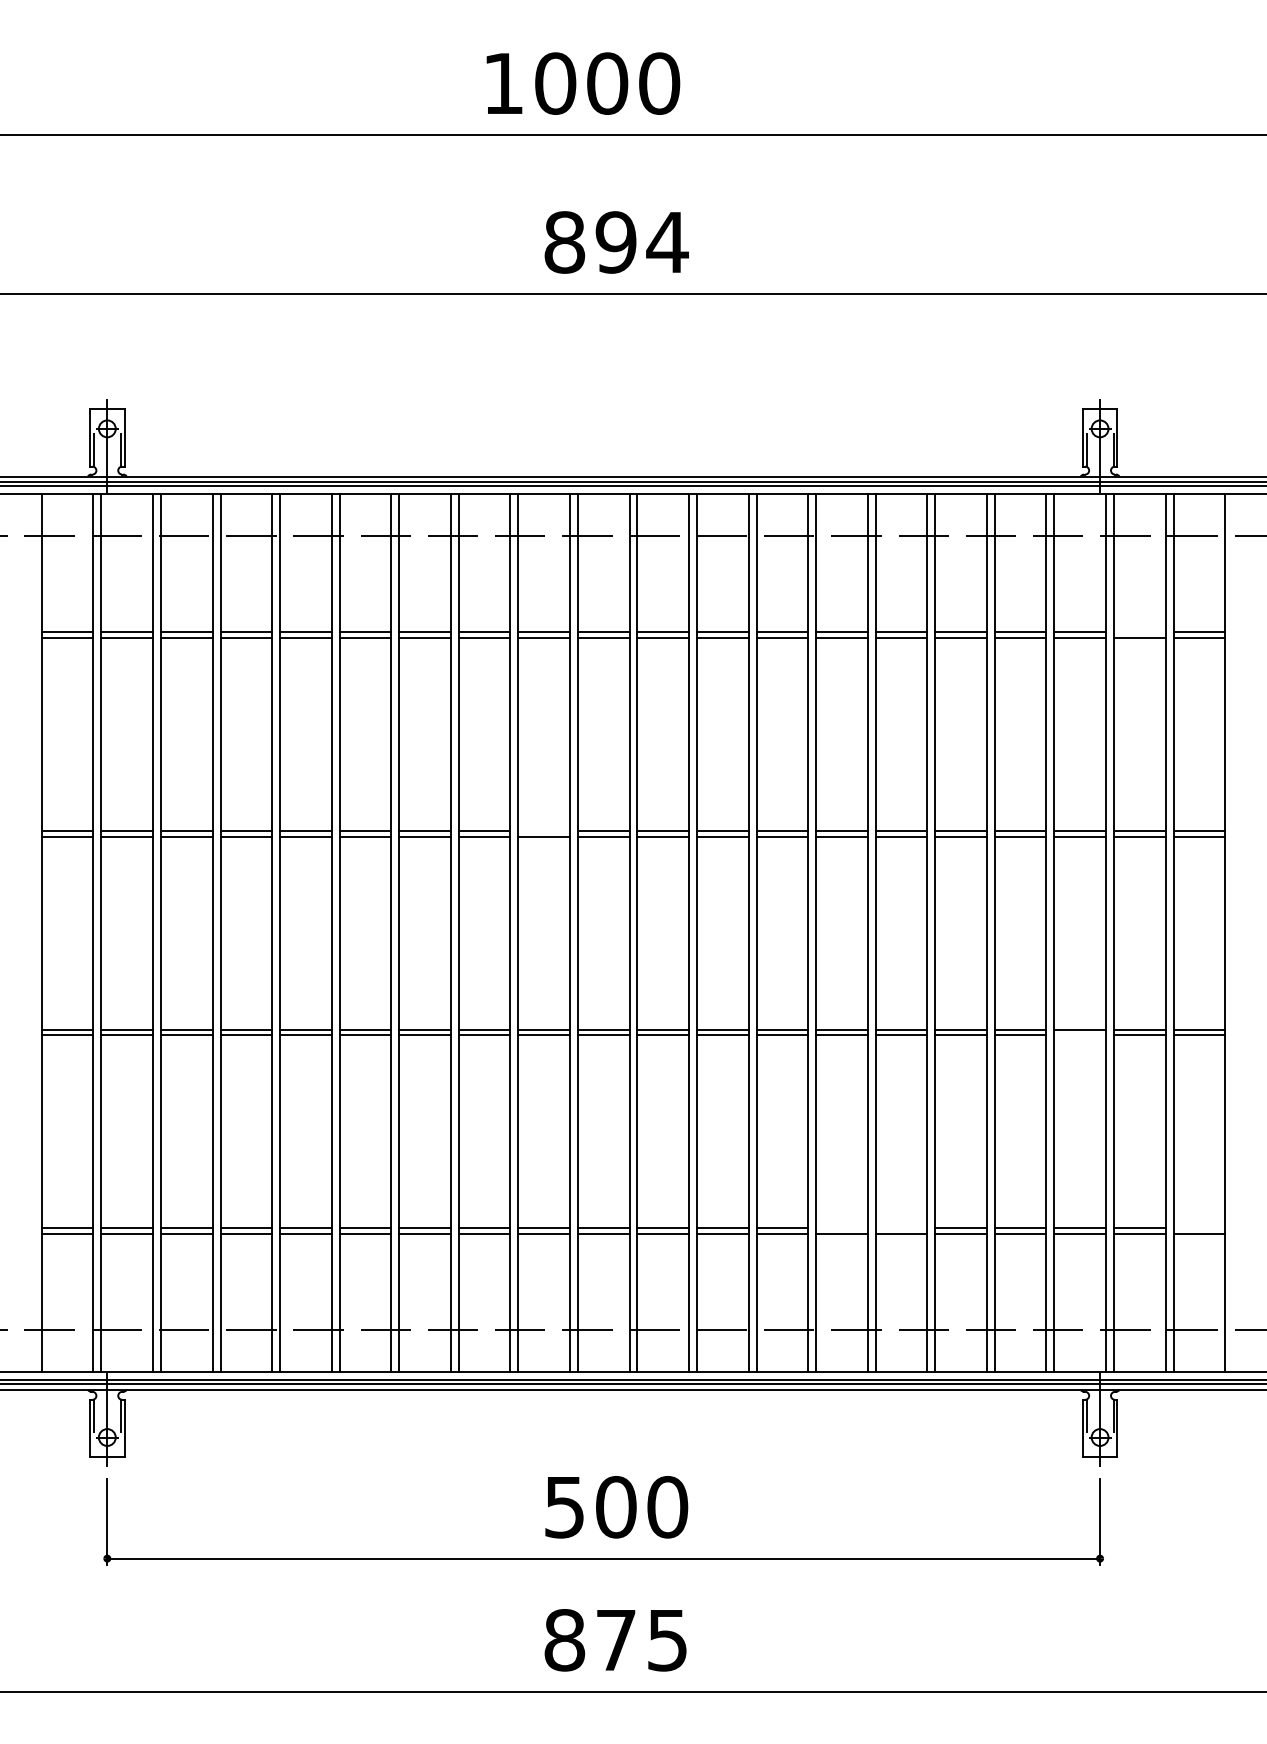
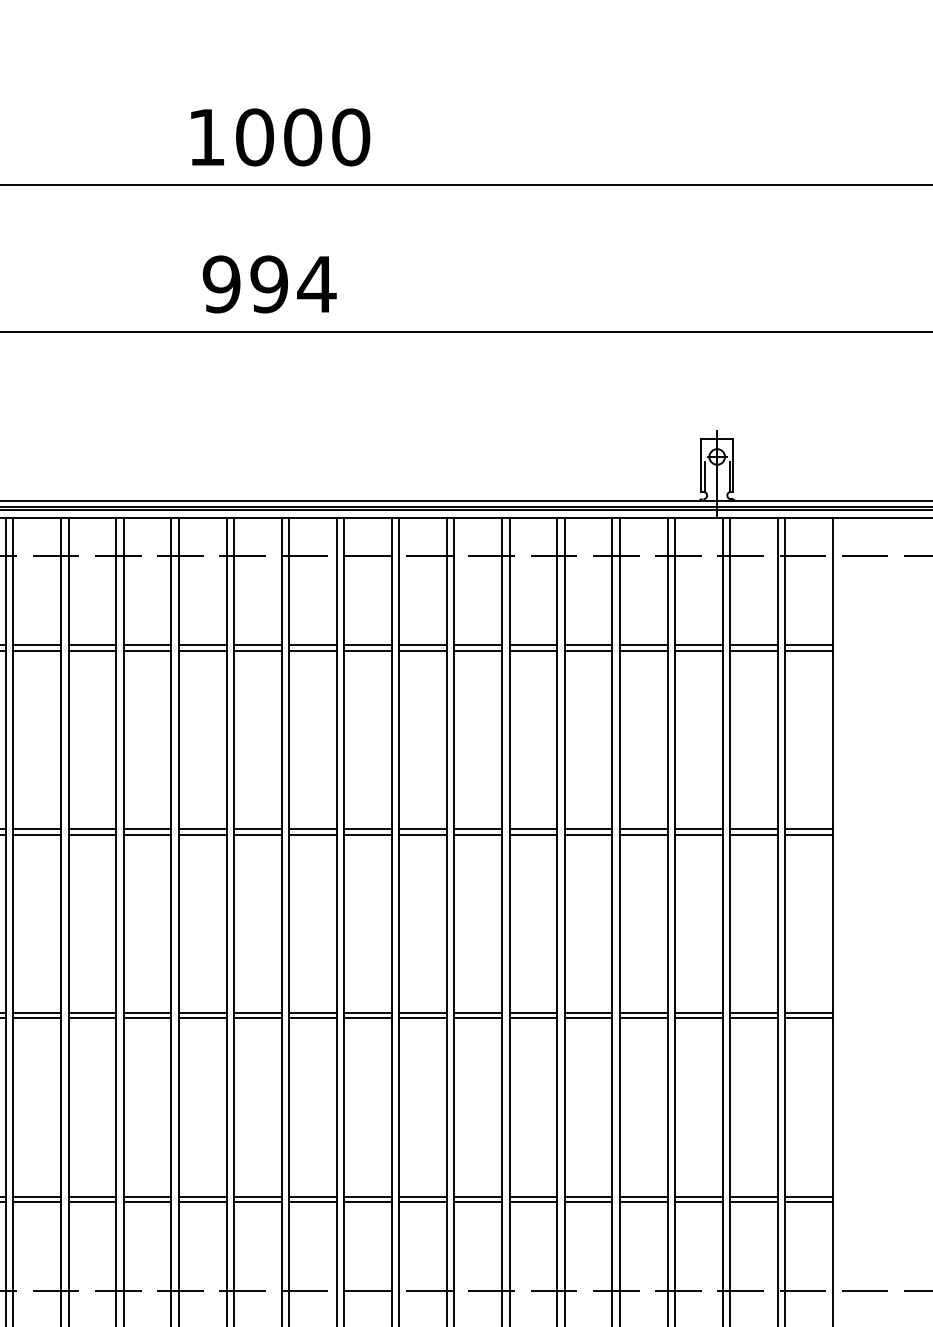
text: (583, 83) -> (280, 137), moved
text: (564, 242) -> (221, 284), 894 -> 994
line: (1139, 632) -> (753, 645), added
line: (543, 830) -> (202, 828), added
line: (1080, 1035) -> (699, 1018), added
line: (841, 1228) -> (477, 1196), added
line: (901, 1228) -> (533, 1196), added
line: (1199, 1228) -> (809, 1196), added

